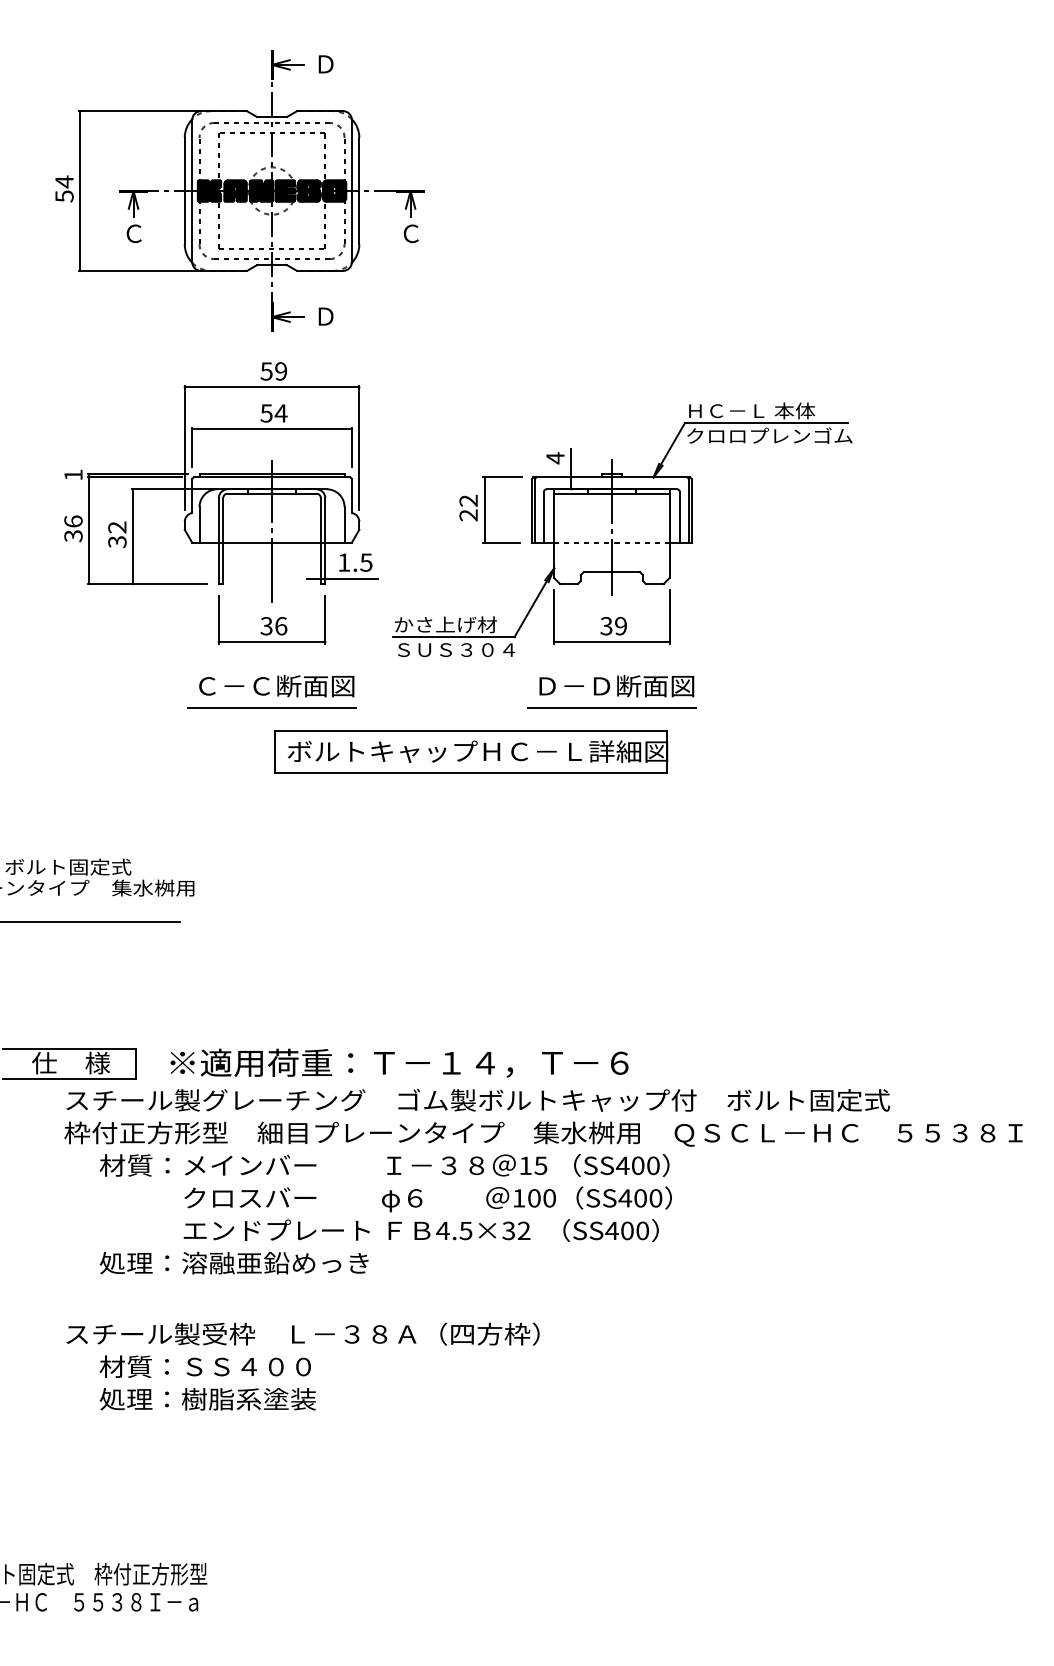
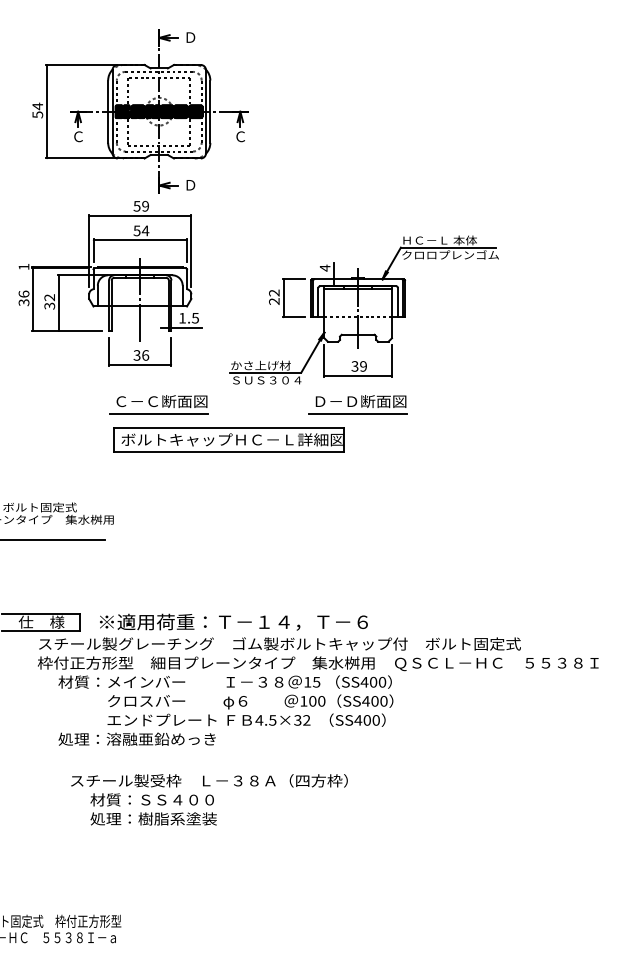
part: (221, 503) -> (110, 283), moved
part: (470, 750) -> (228, 439), moved
text: (303, 1366) -> (209, 799), moved

